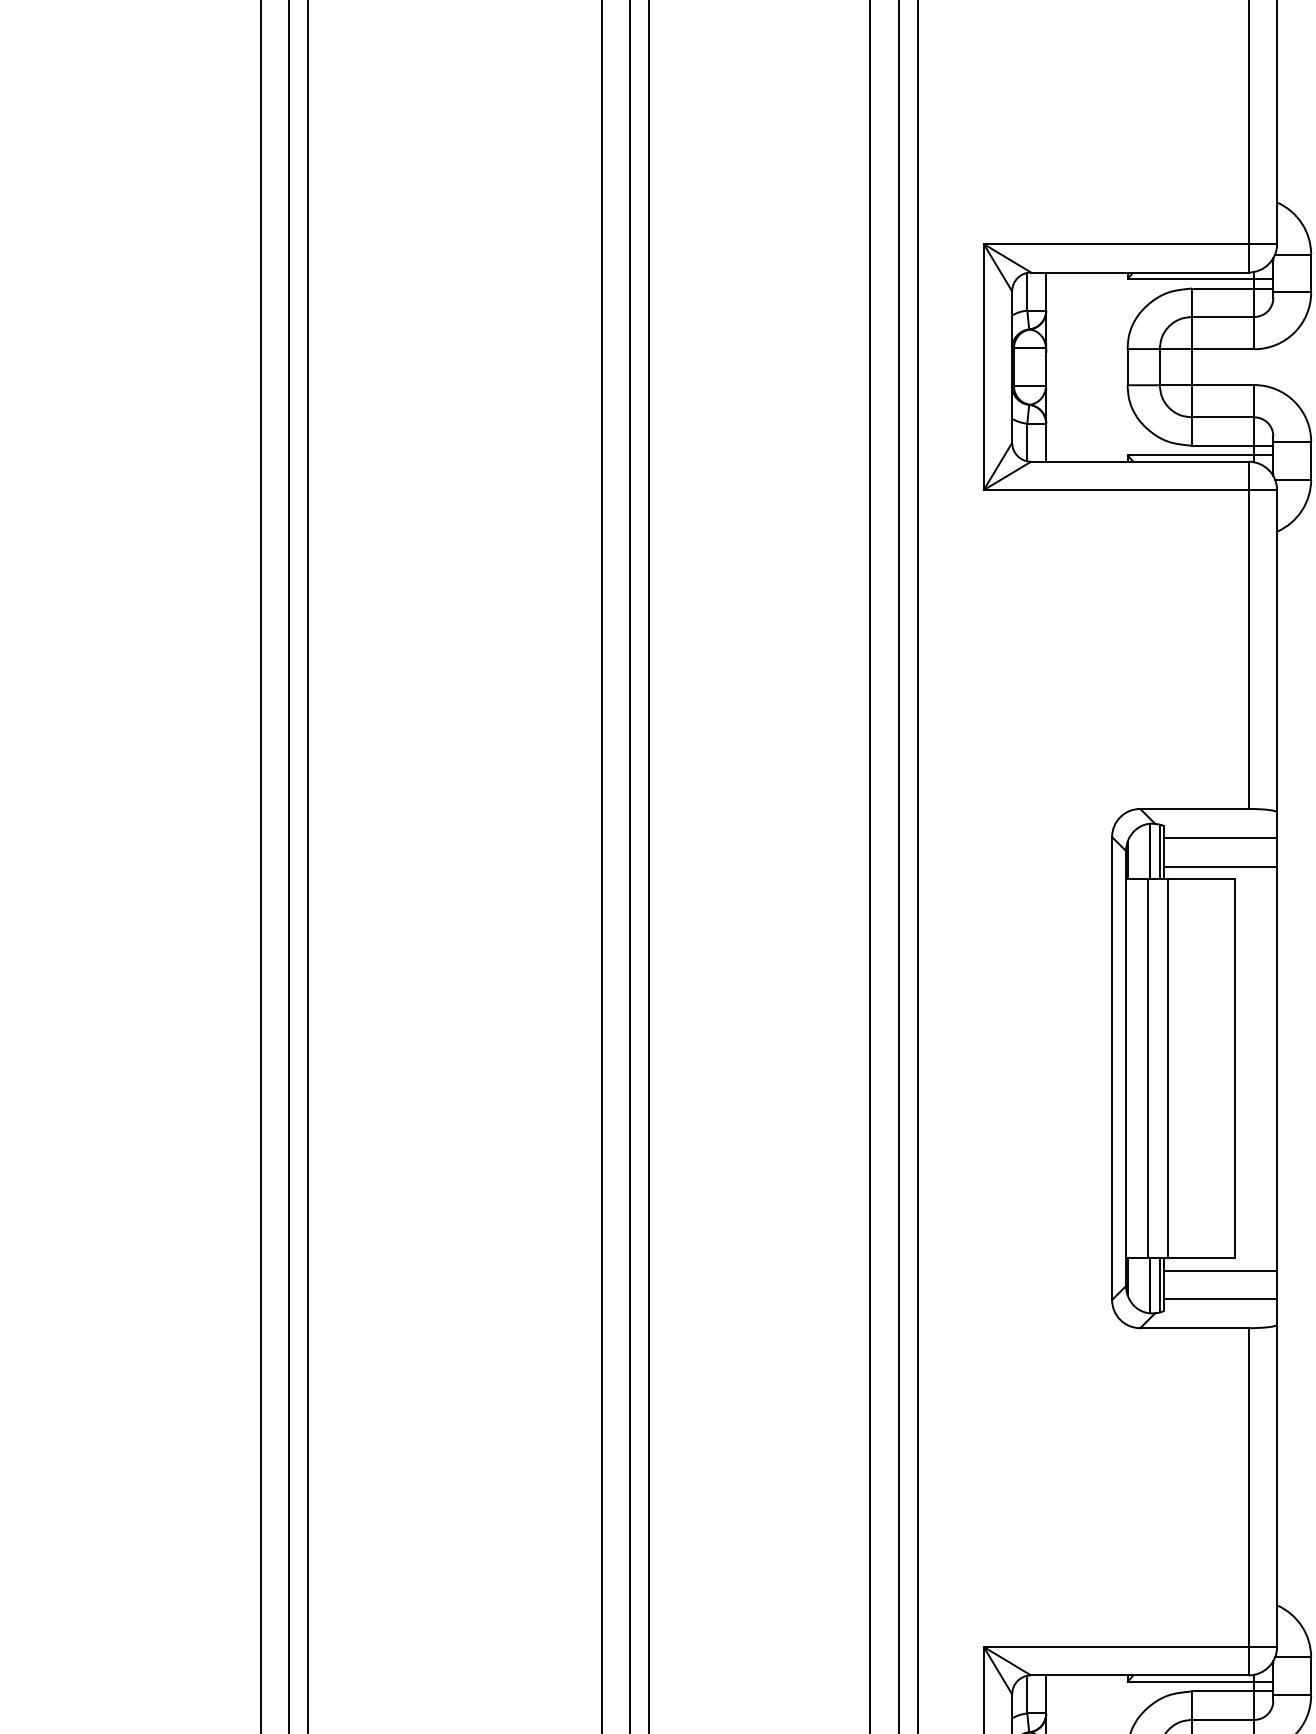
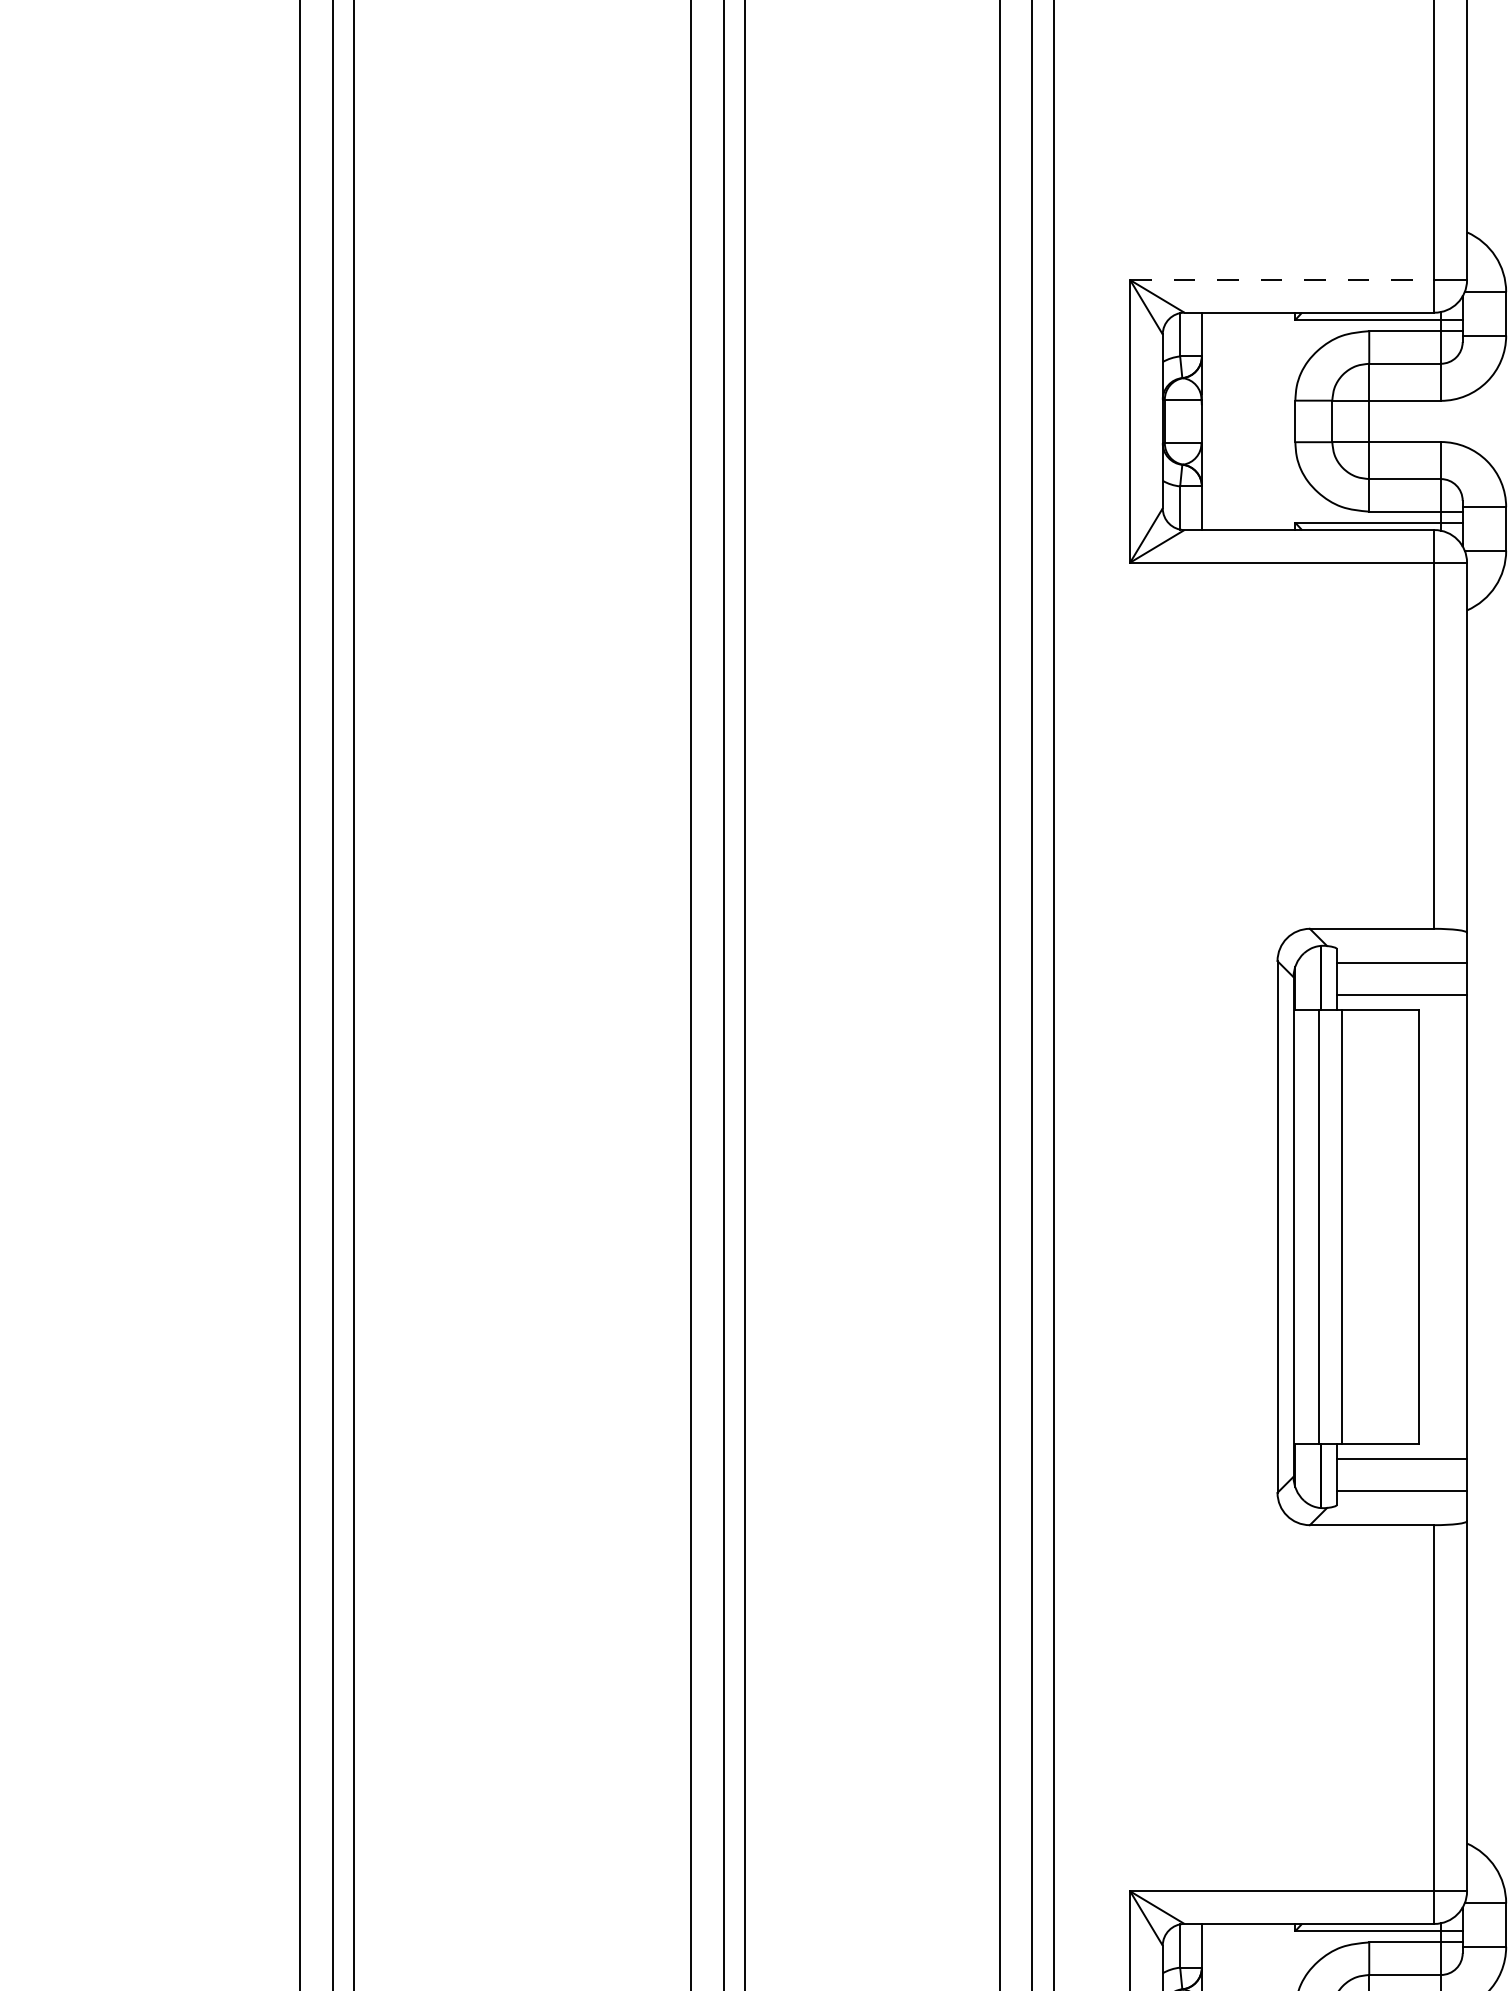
line: (1116, 244) -> (1282, 280), solid -> dashed
line: (1159, 851) -> (1332, 977), removed
line: (1159, 1284) -> (1332, 1475), removed

